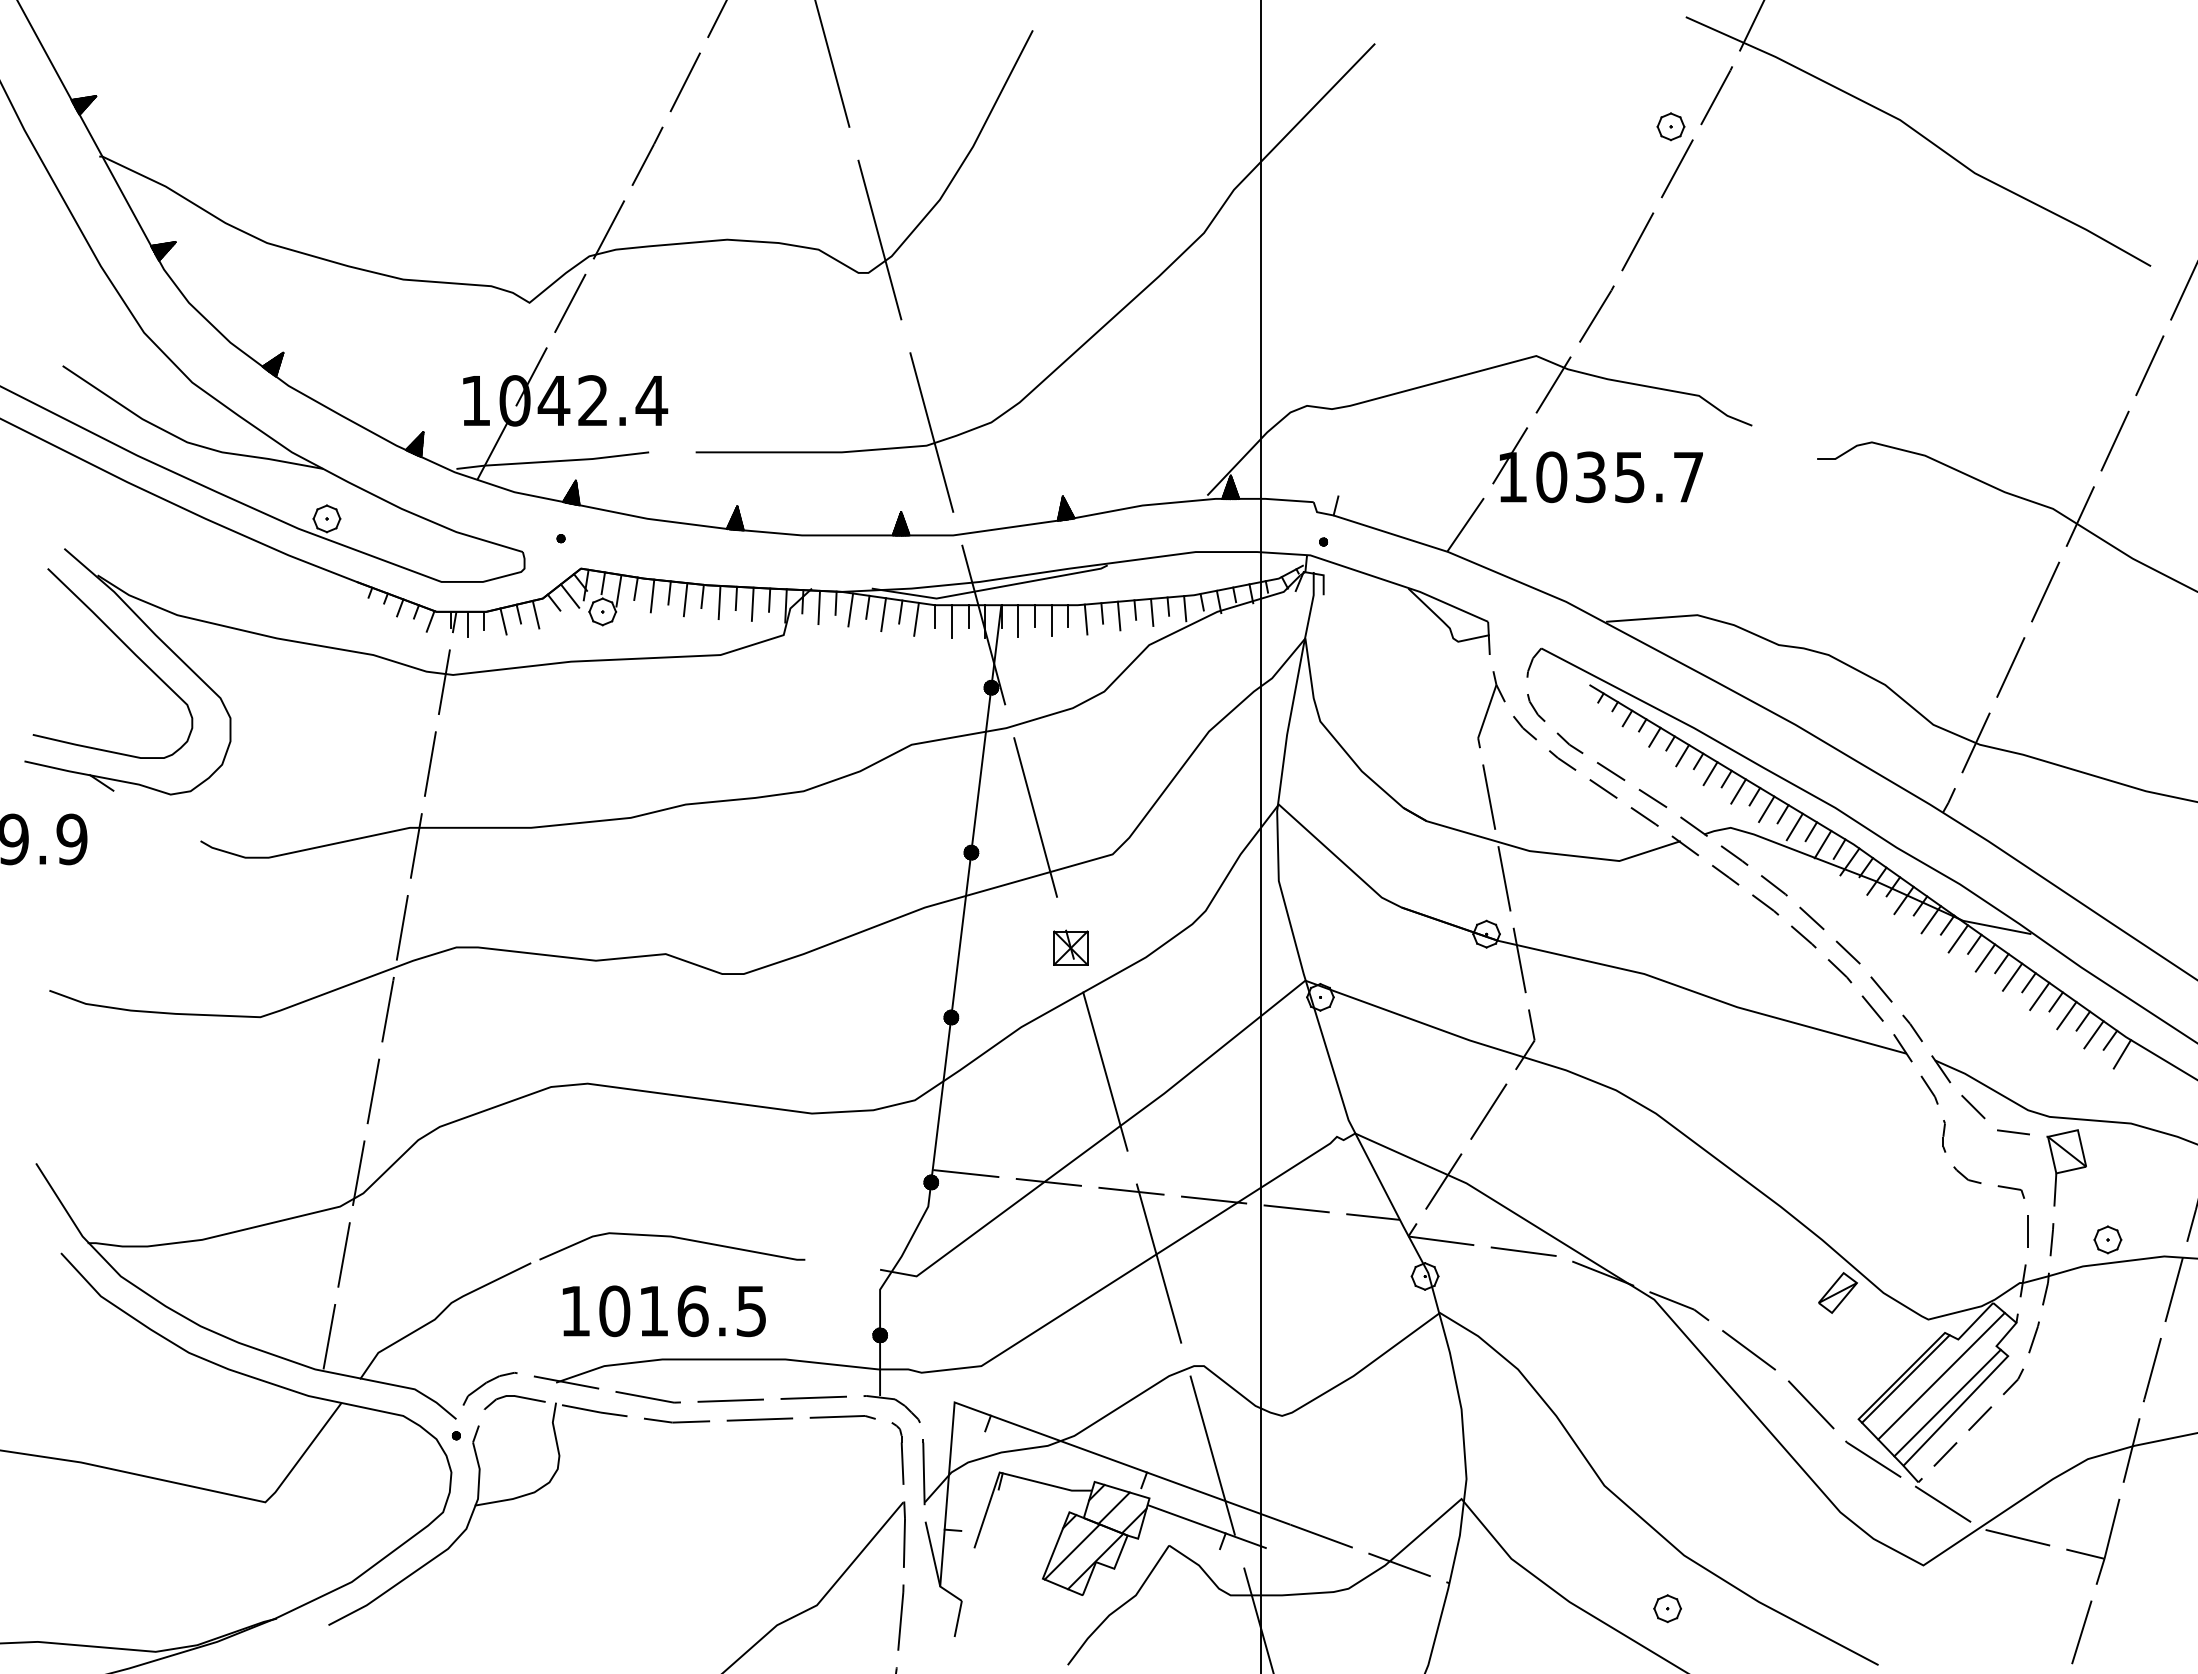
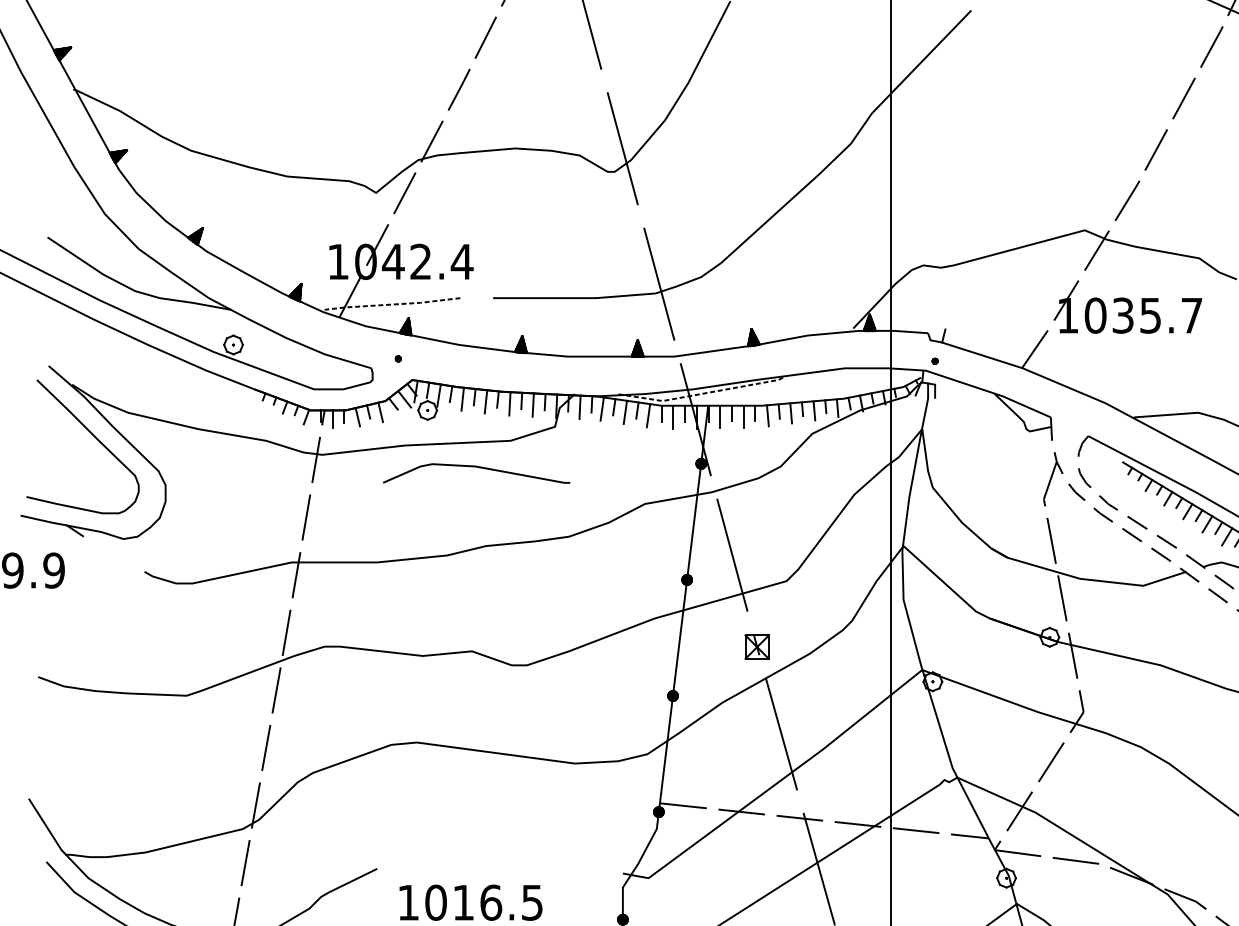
part: (1670, 126) -> (1179, 68), removed
line: (552, 461) -> (392, 304), solid -> dashed
line: (990, 588) -> (700, 393), solid -> dashed
curve: (674, 1238) -> (478, 467), moved

